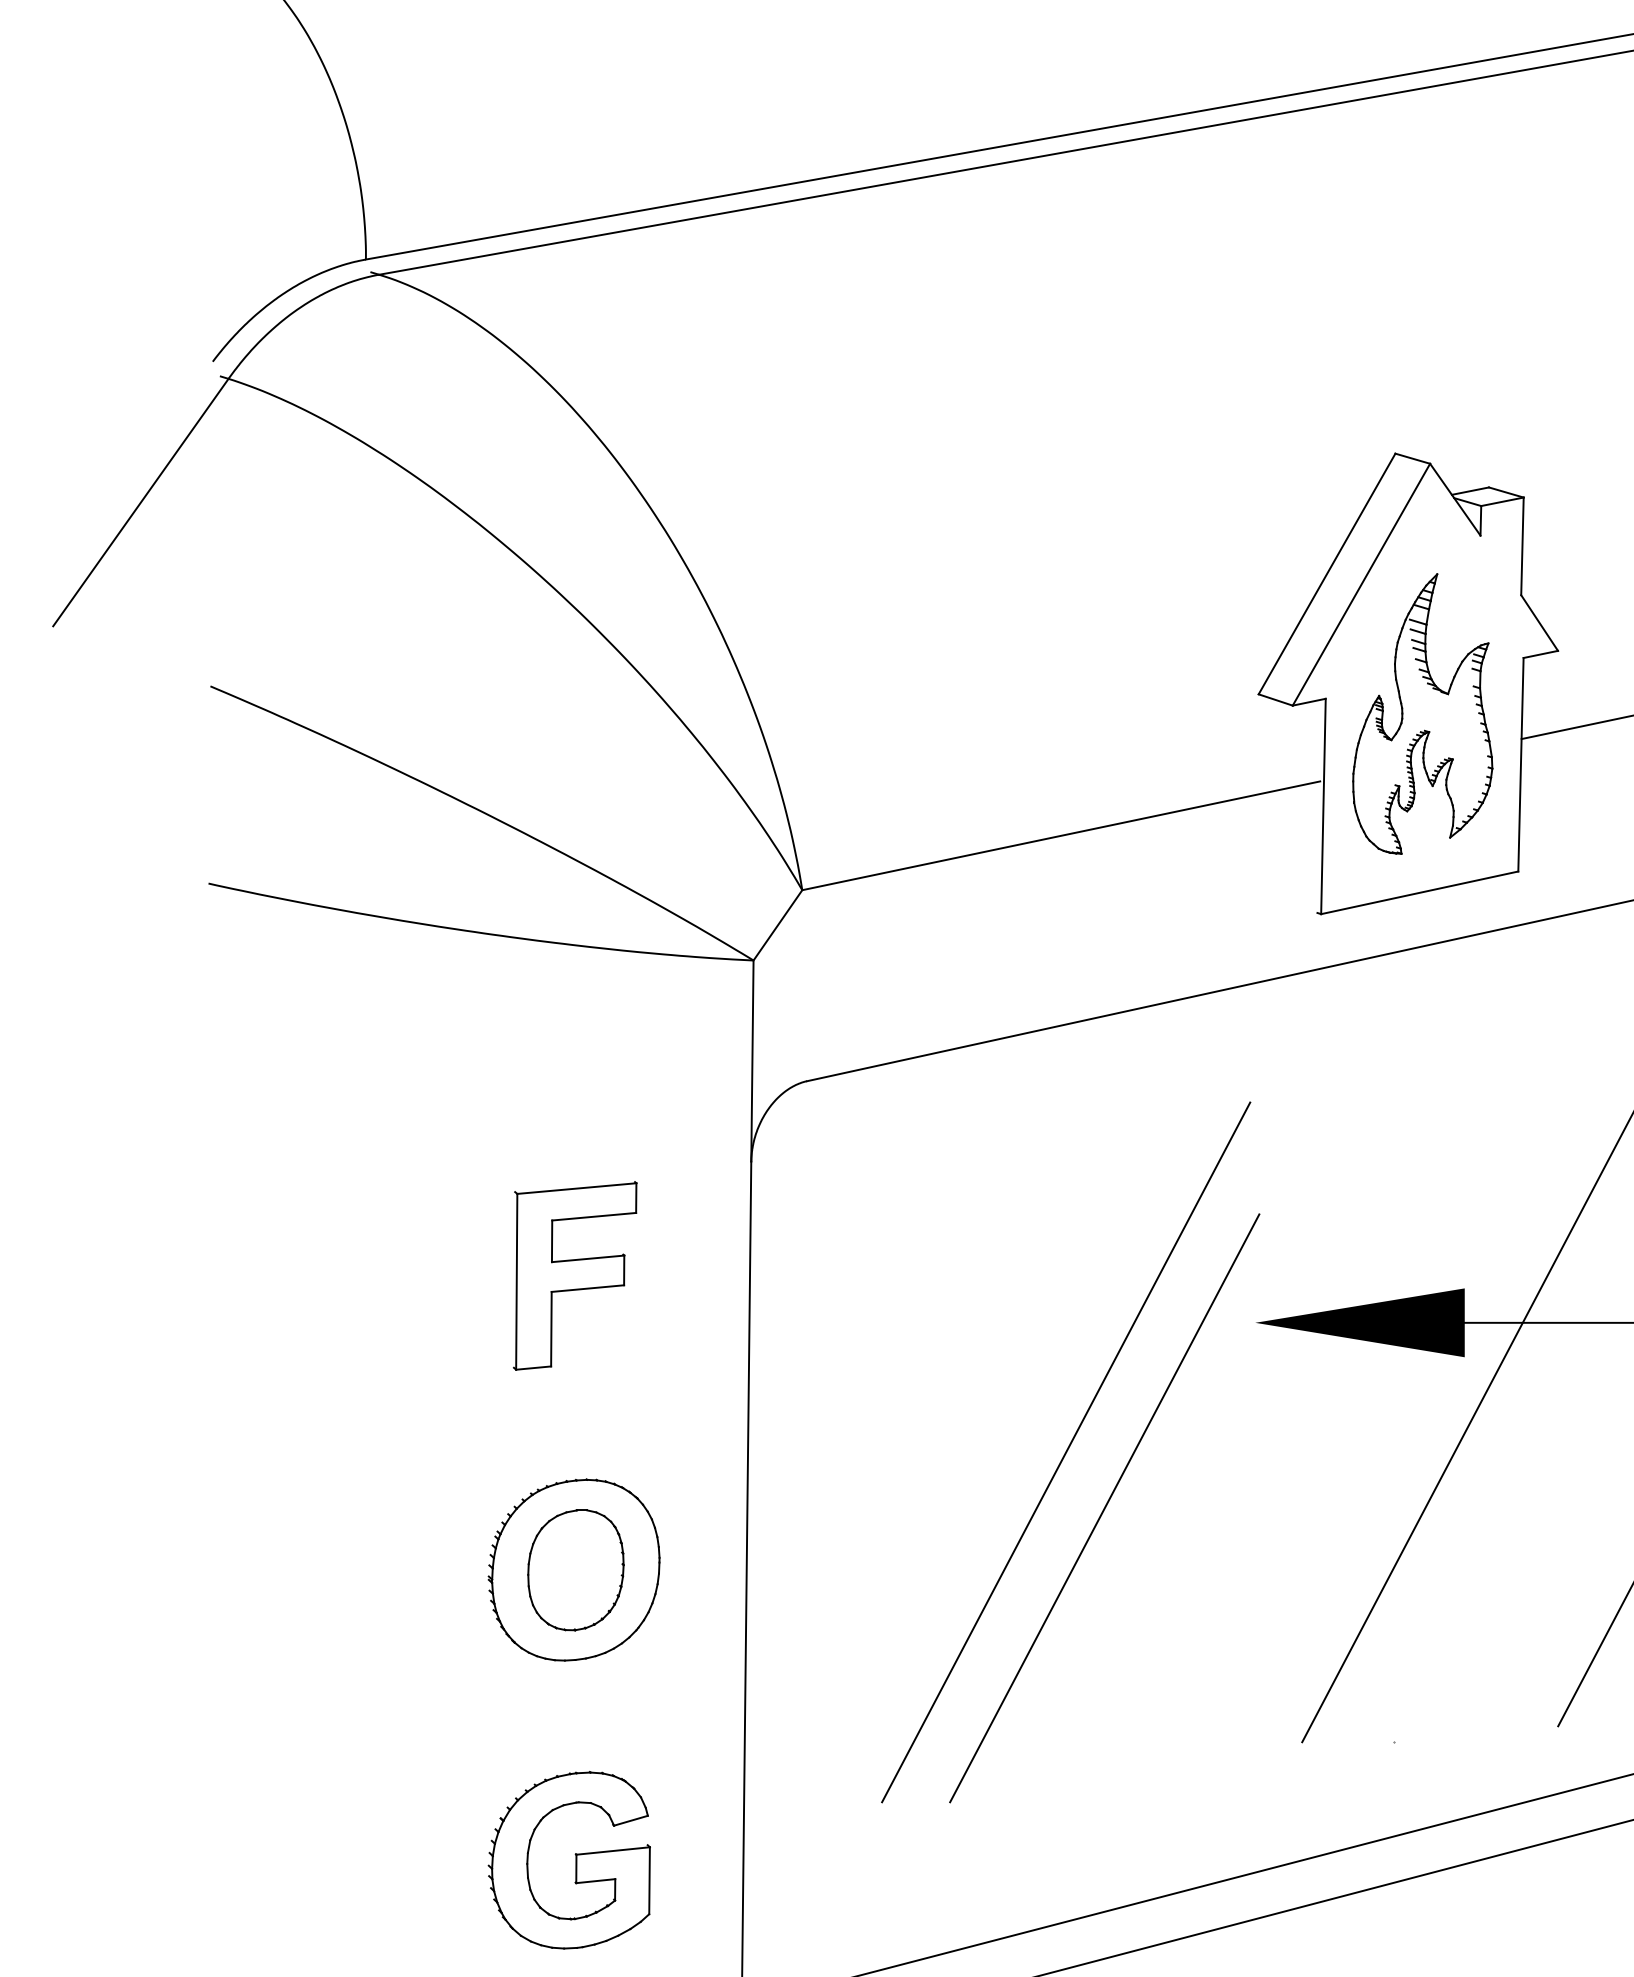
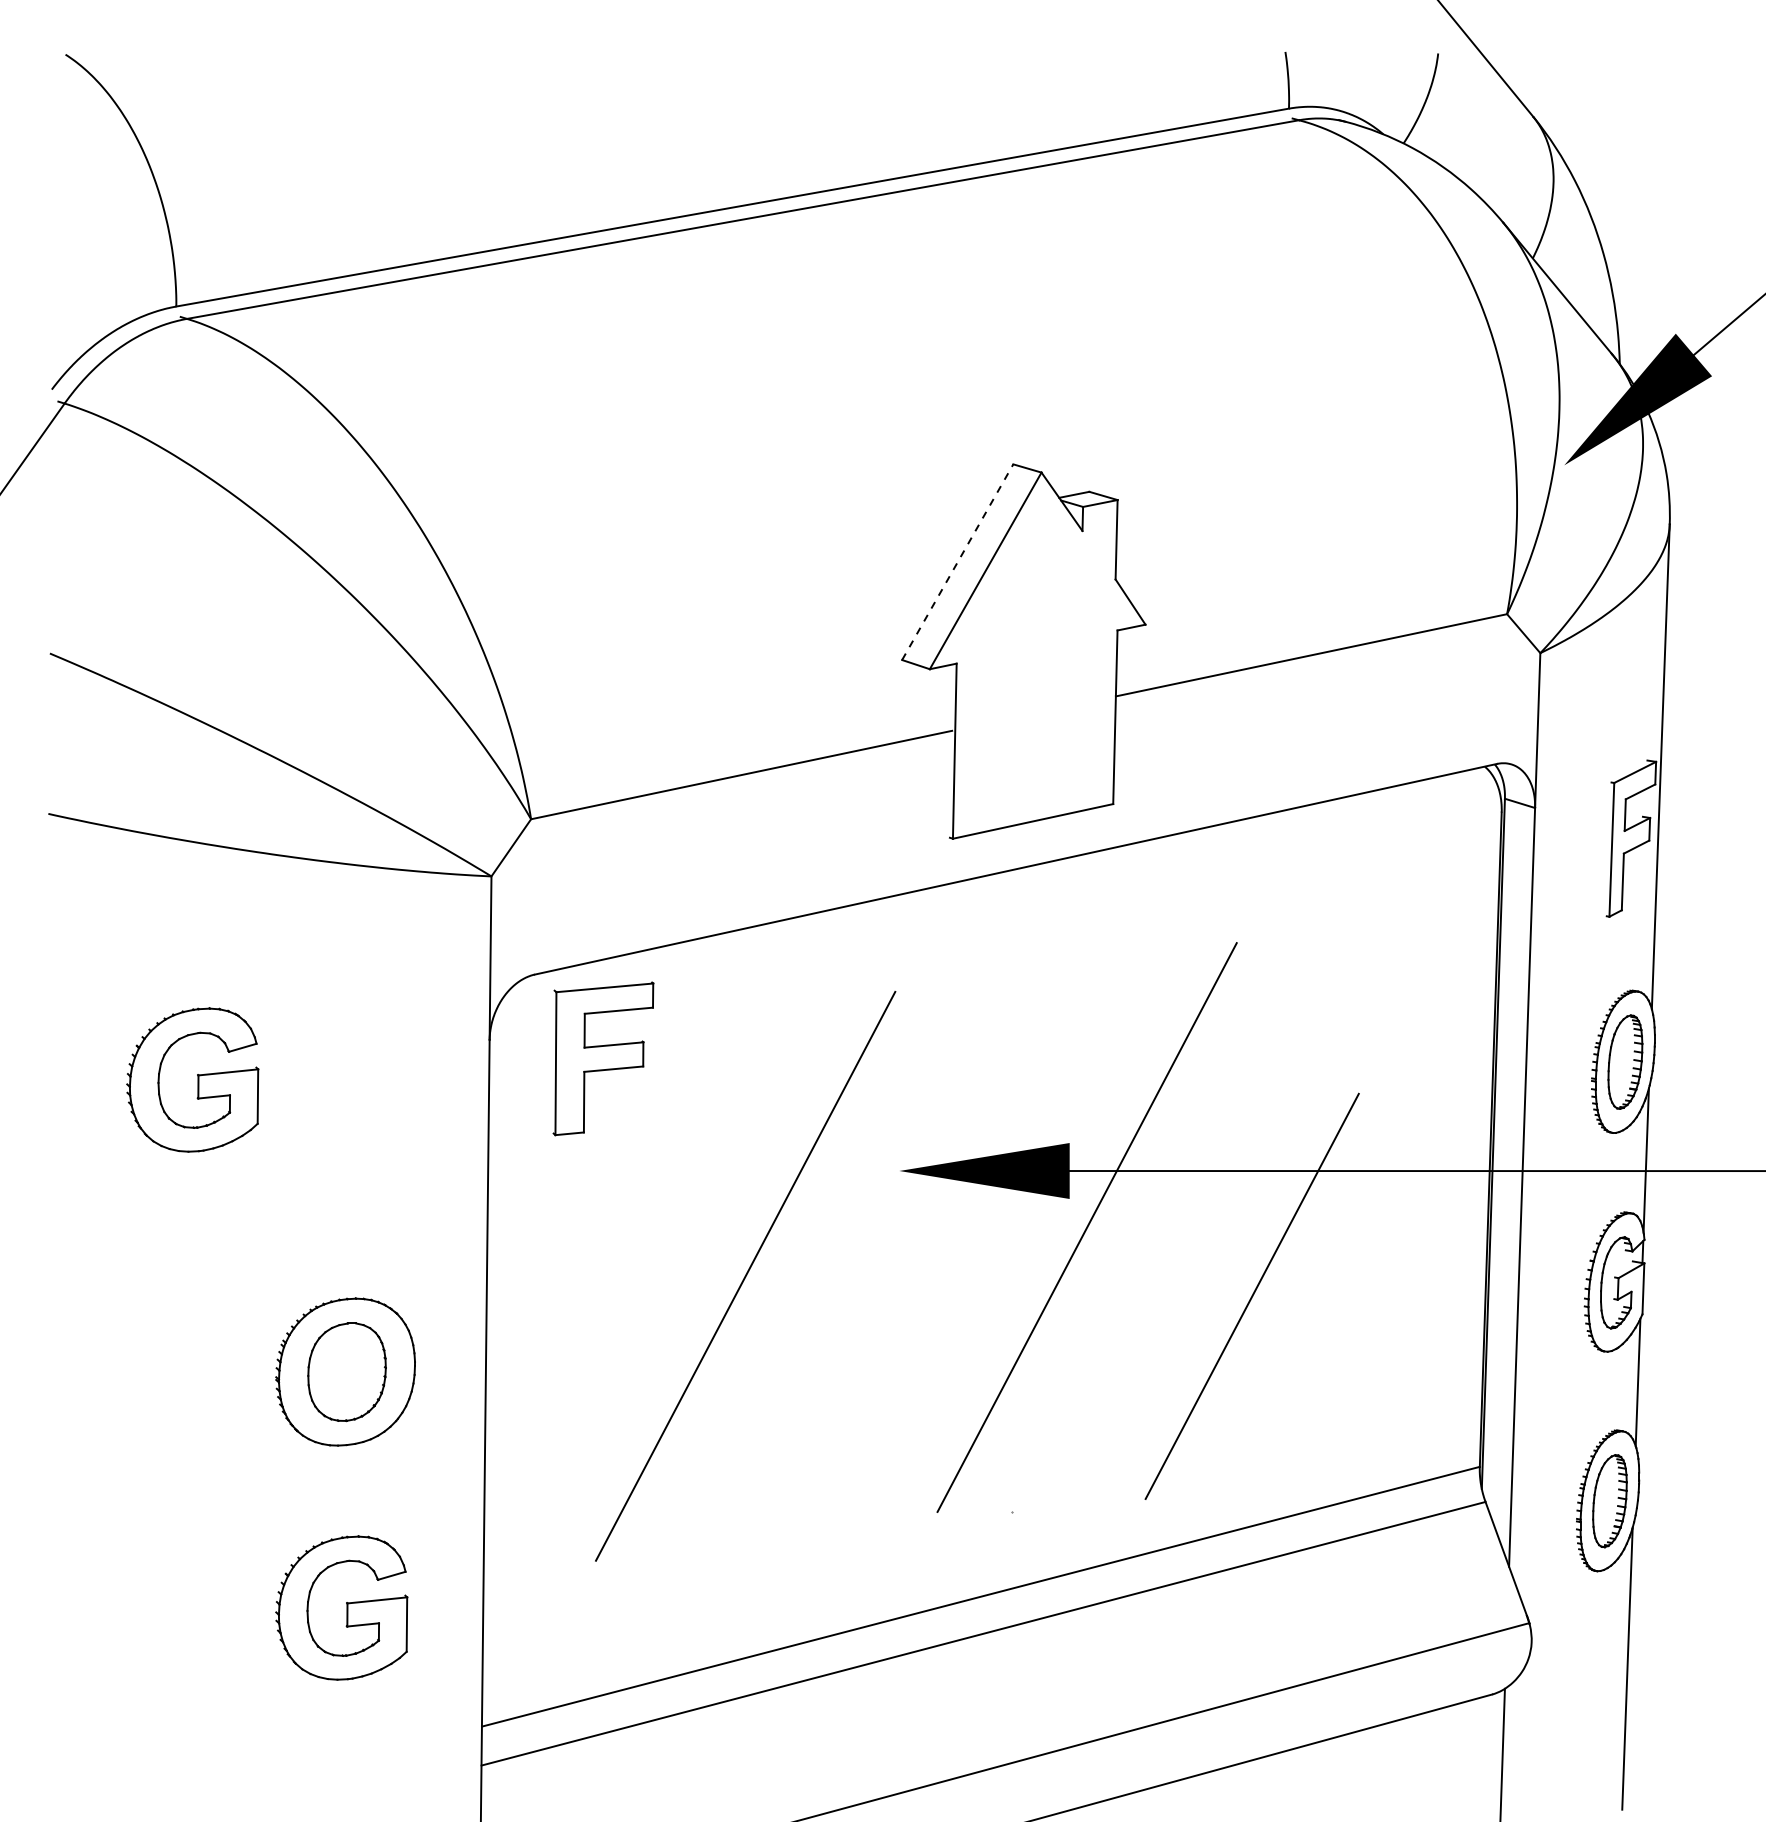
line: (1326, 574) -> (957, 562), solid -> dashed
part: (1422, 713) -> (1035, 675), removed
part: (385, 1210) -> (192, 1079), added
part: (575, 1275) -> (603, 1058), moved
line: (1104, 1507) -> (776, 1321), removed

